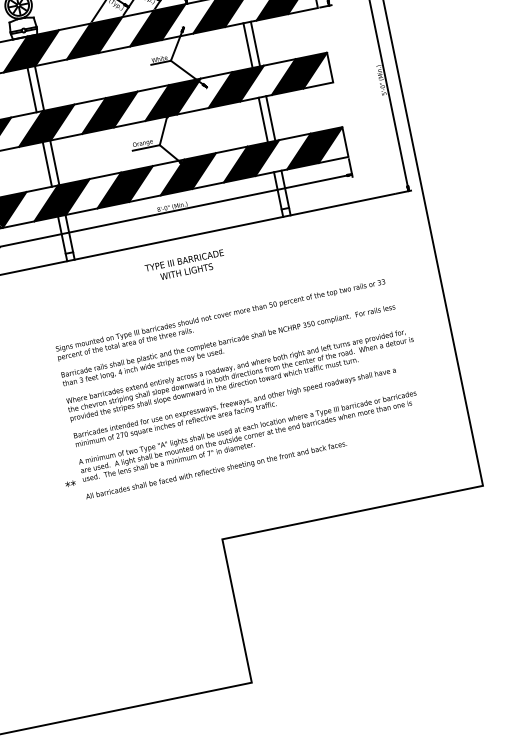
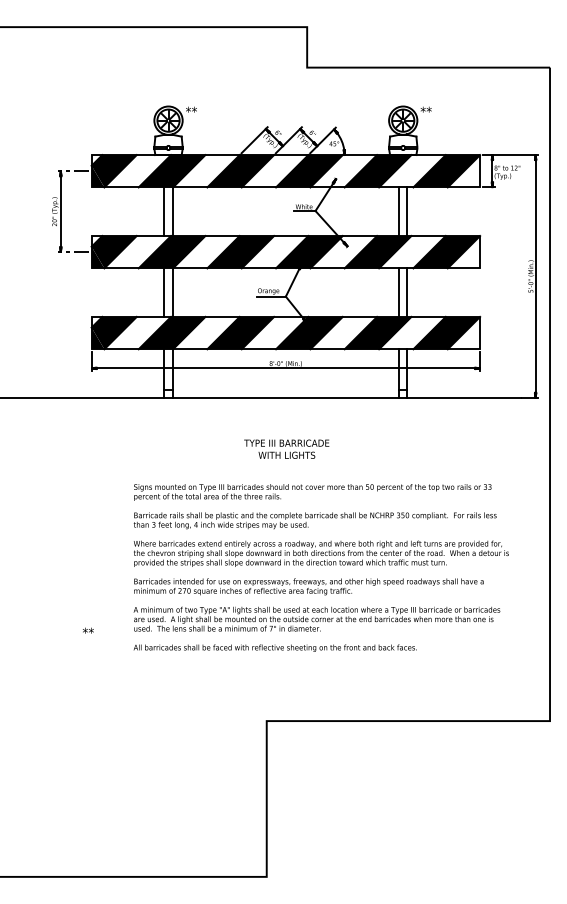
text: (185, 265) -> (286, 448), moved
text: (70, 483) -> (88, 630), moved

